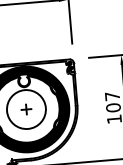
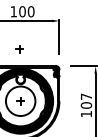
part: (19, 41) -> (19, 49), added

